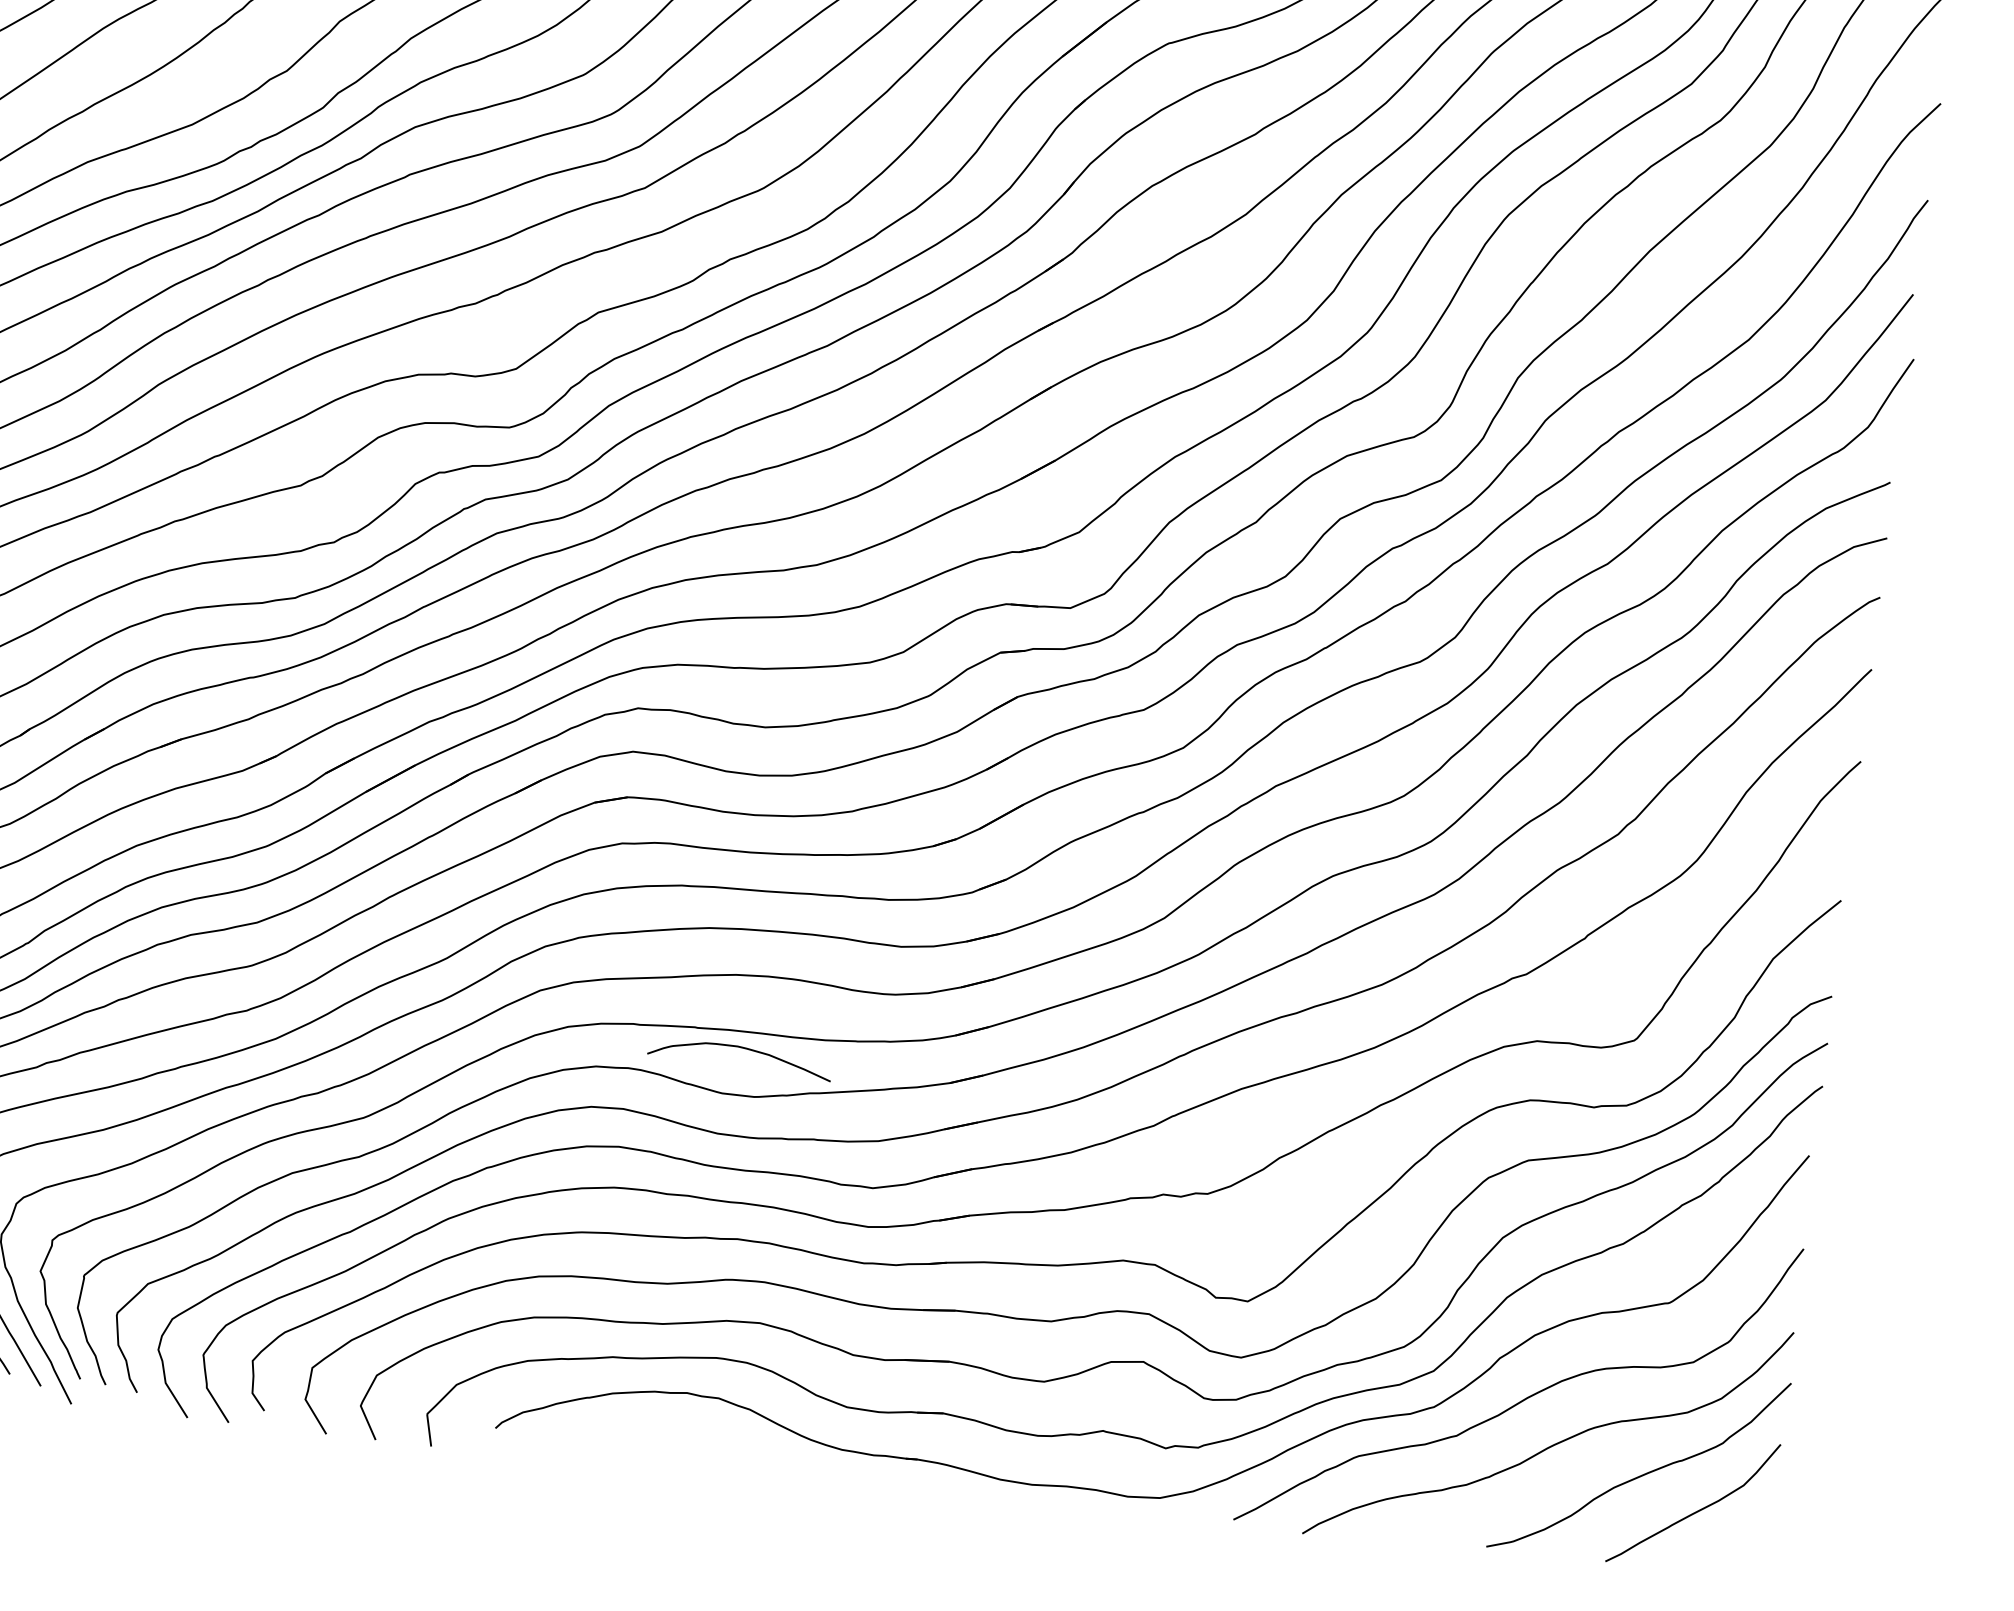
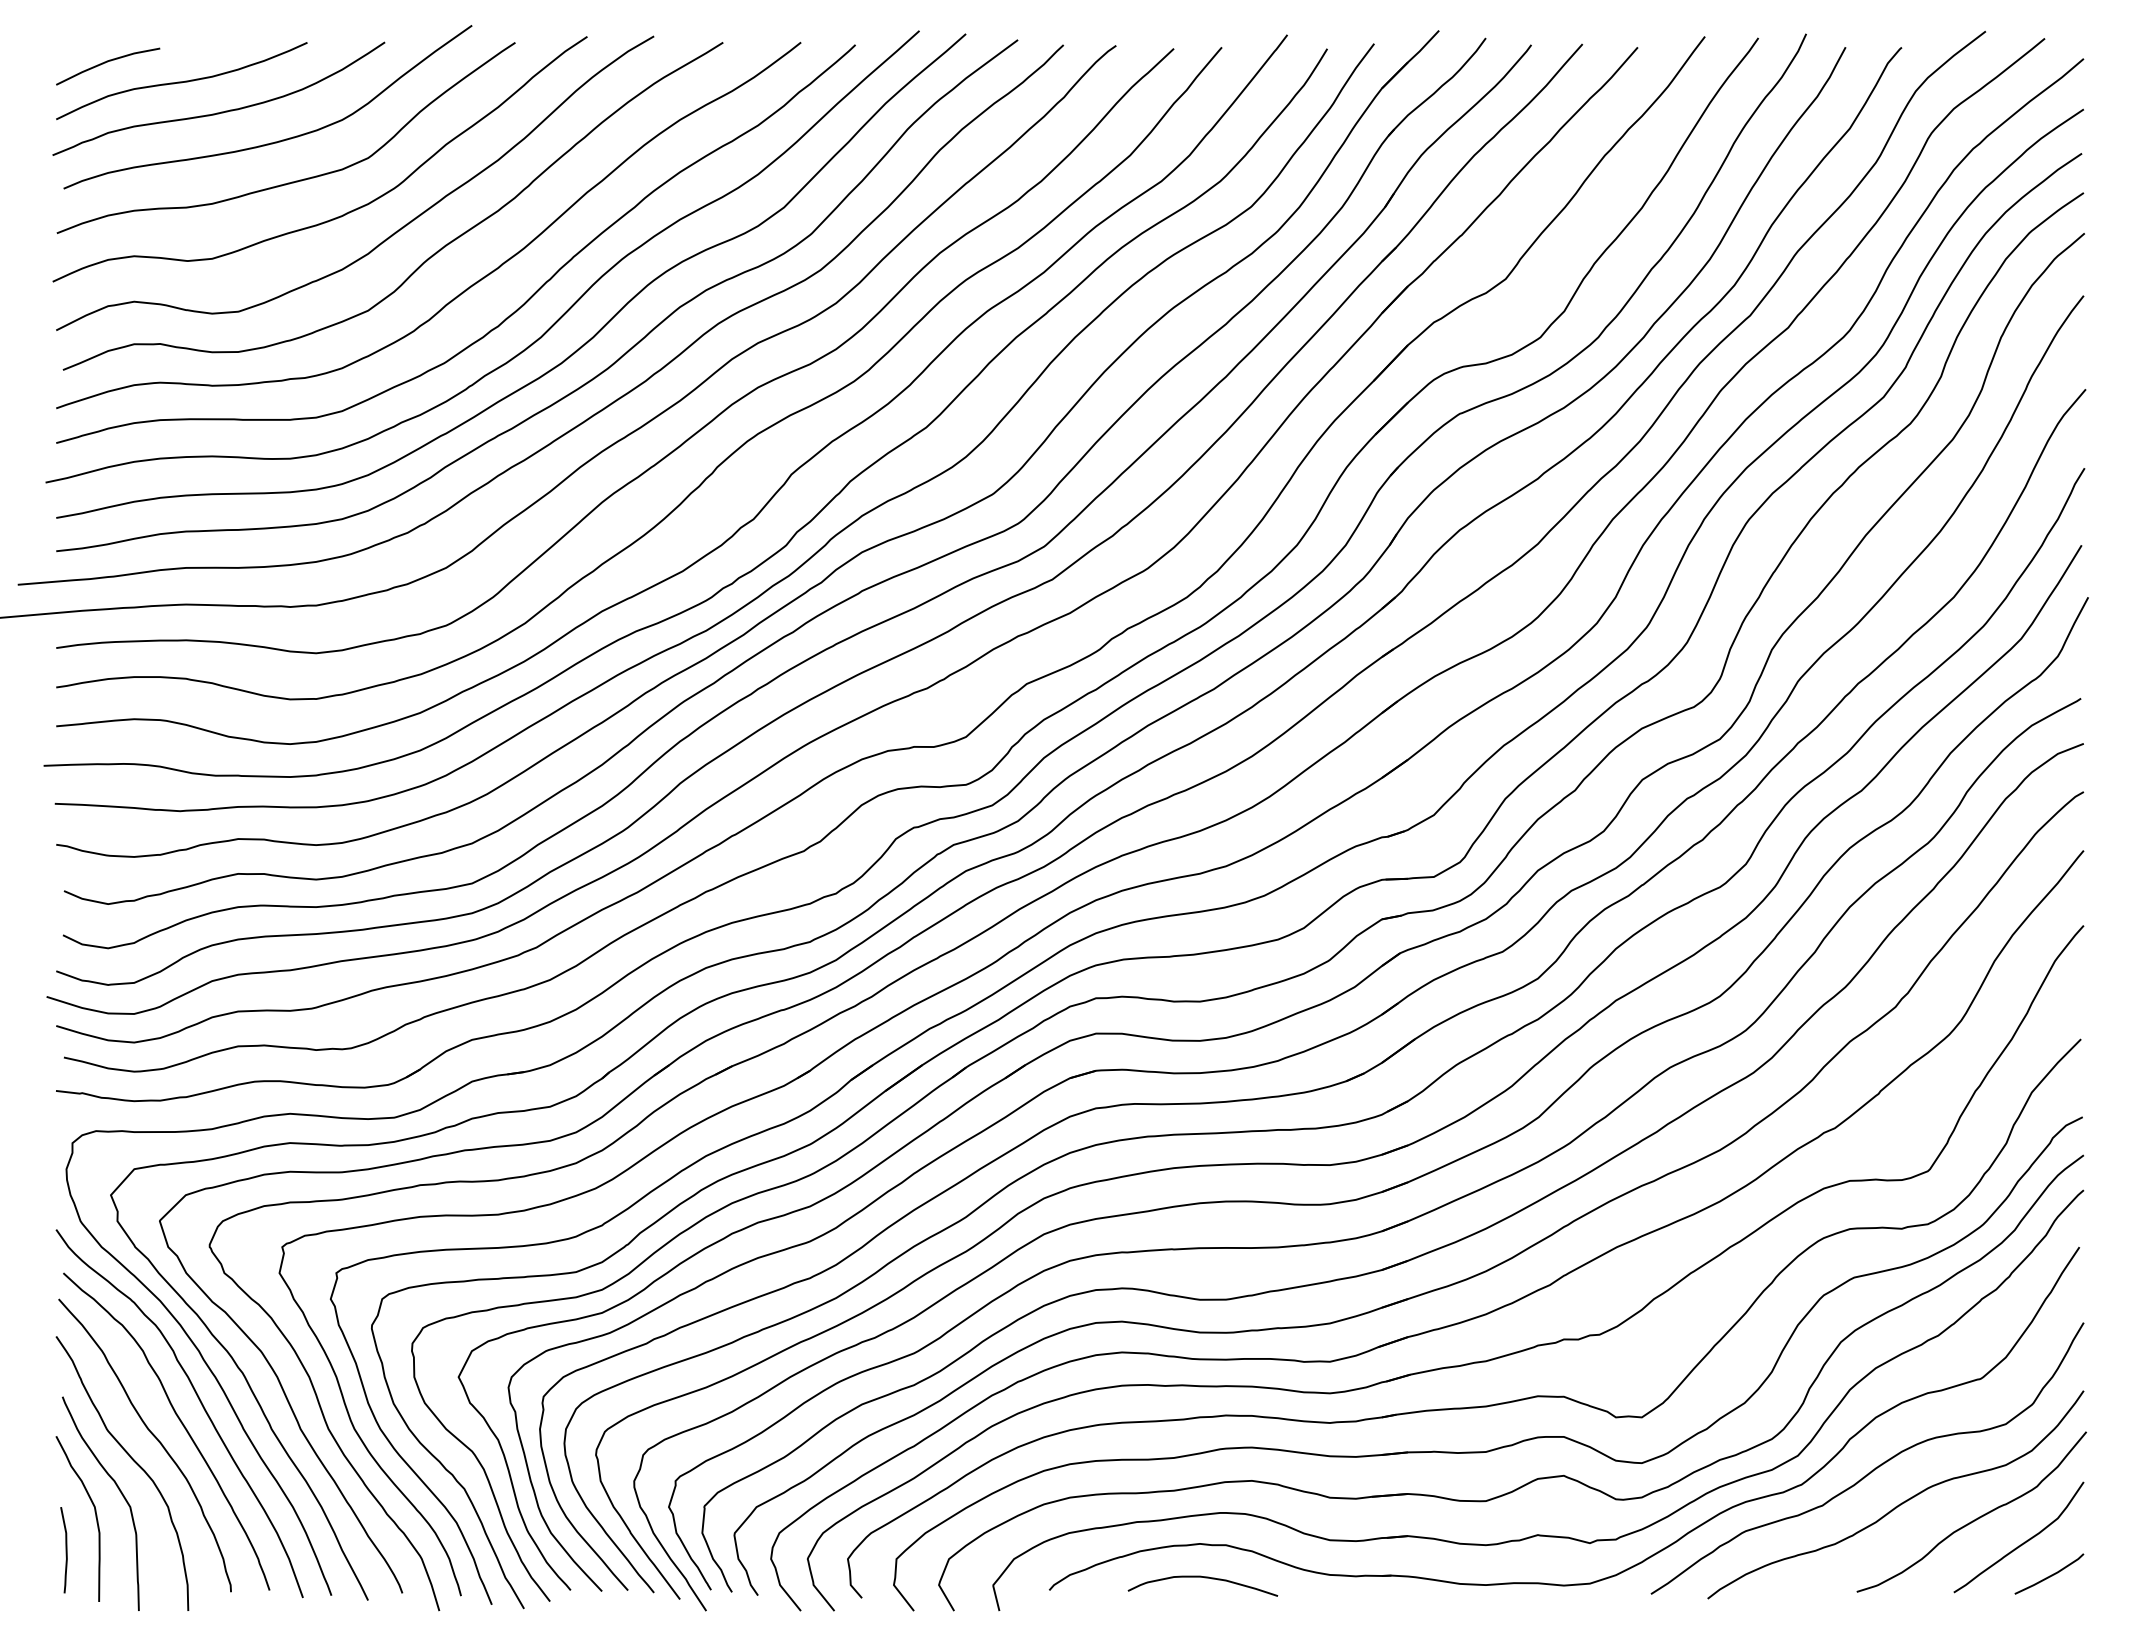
curve: (742, 1049) -> (1204, 1578), moved
line: (1725, 1554) -> (2049, 1575), added

